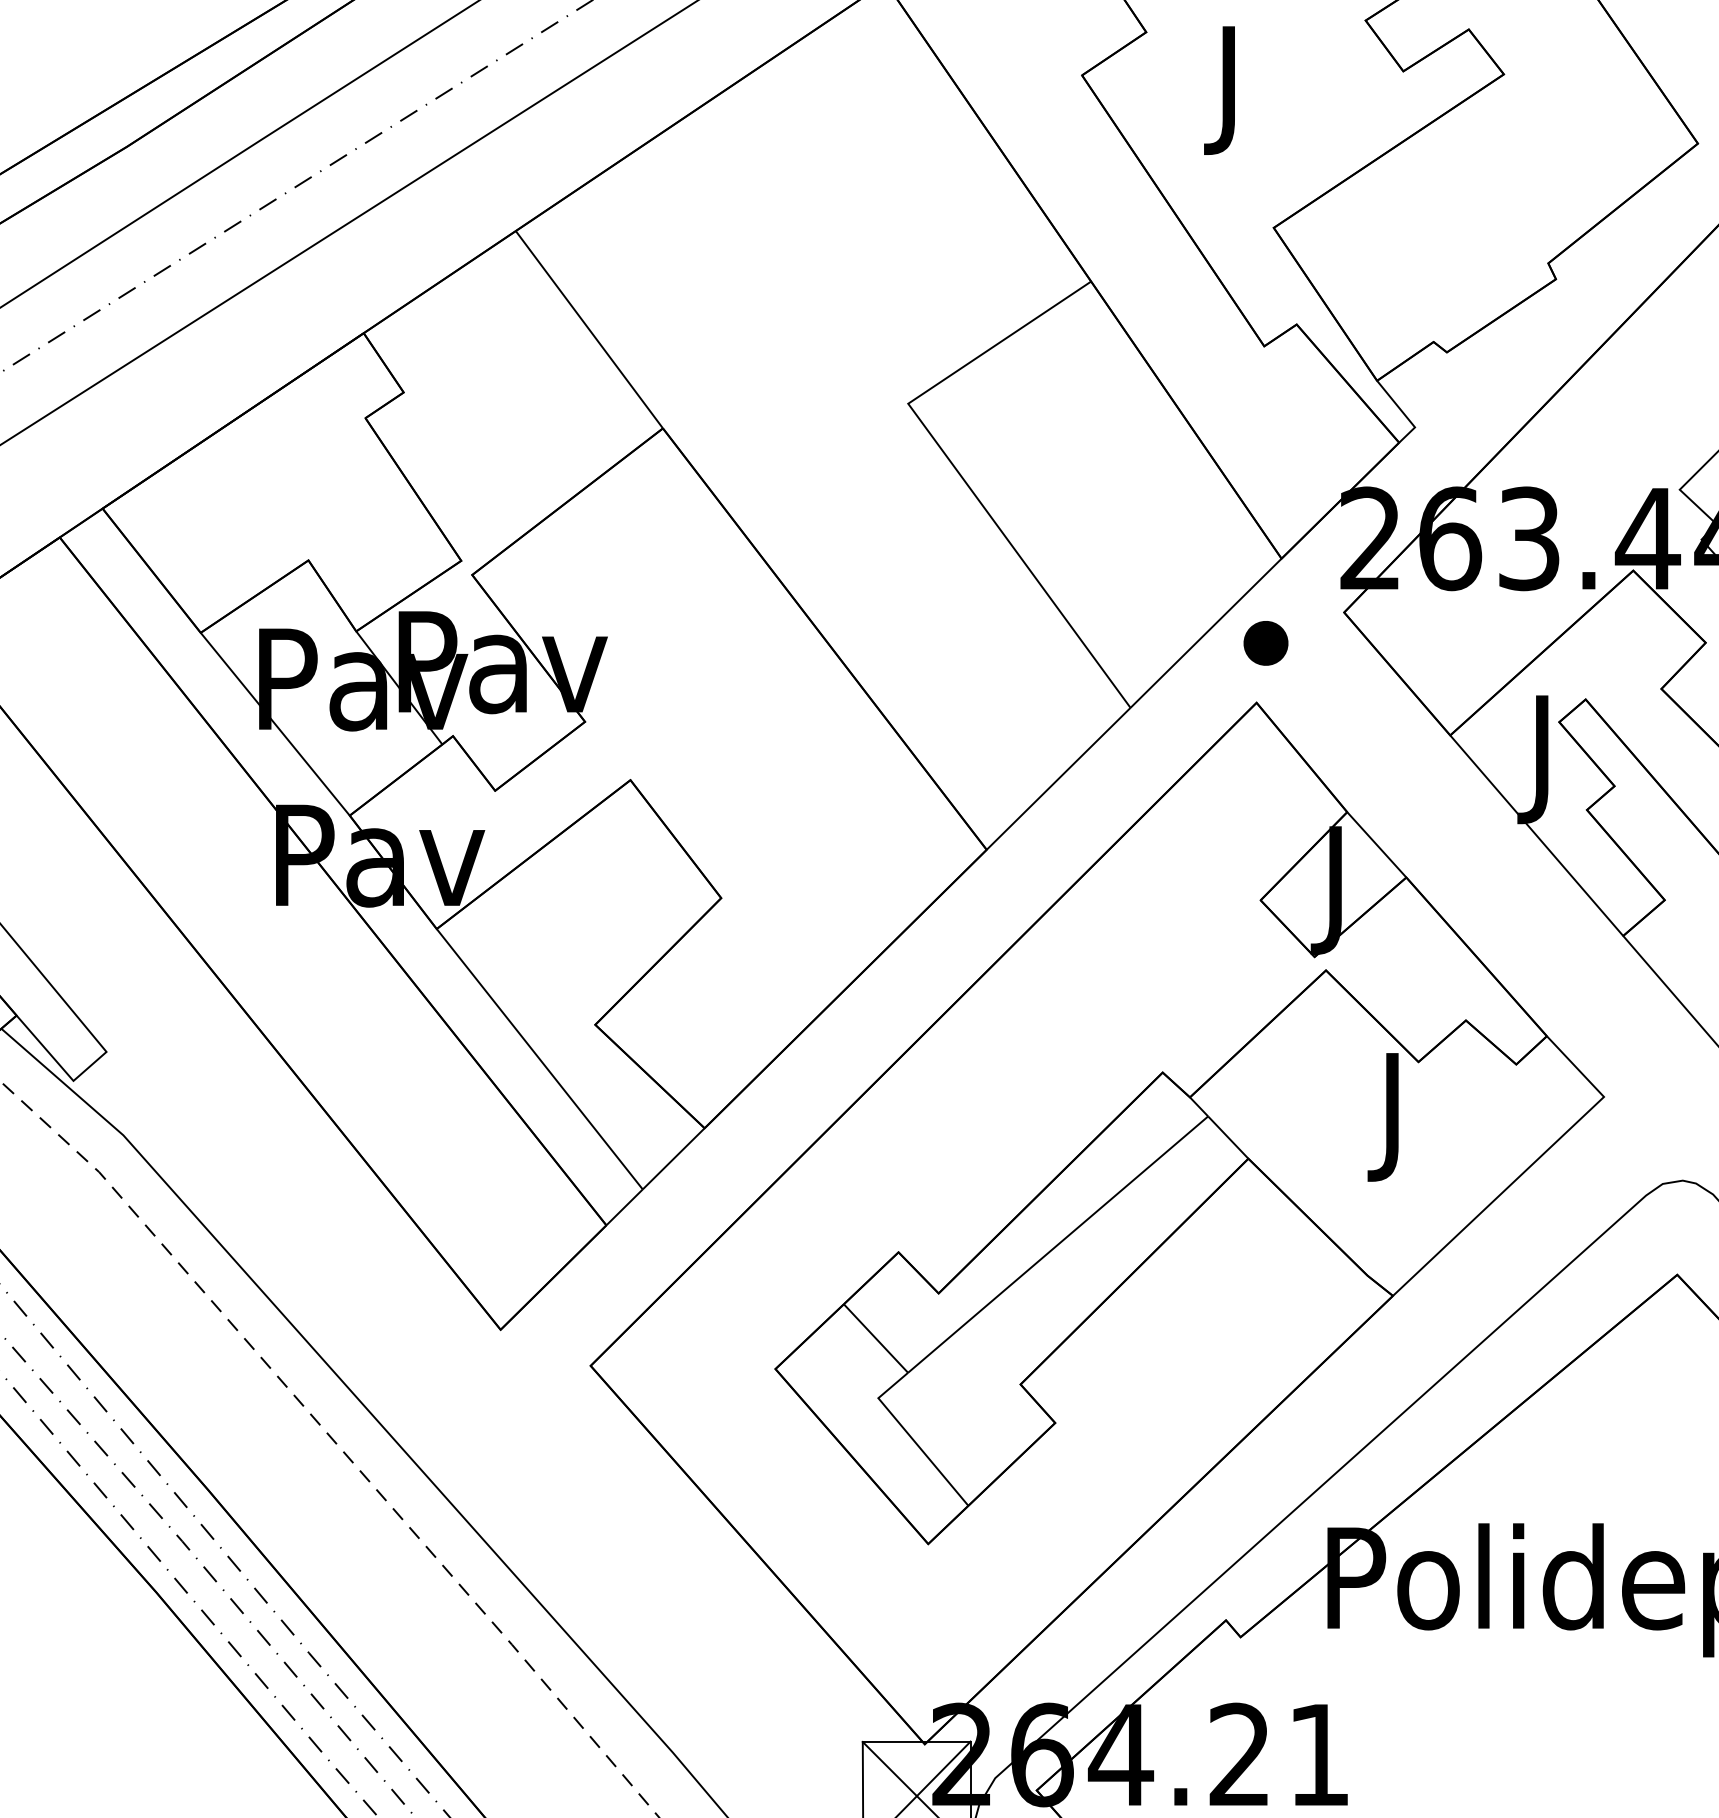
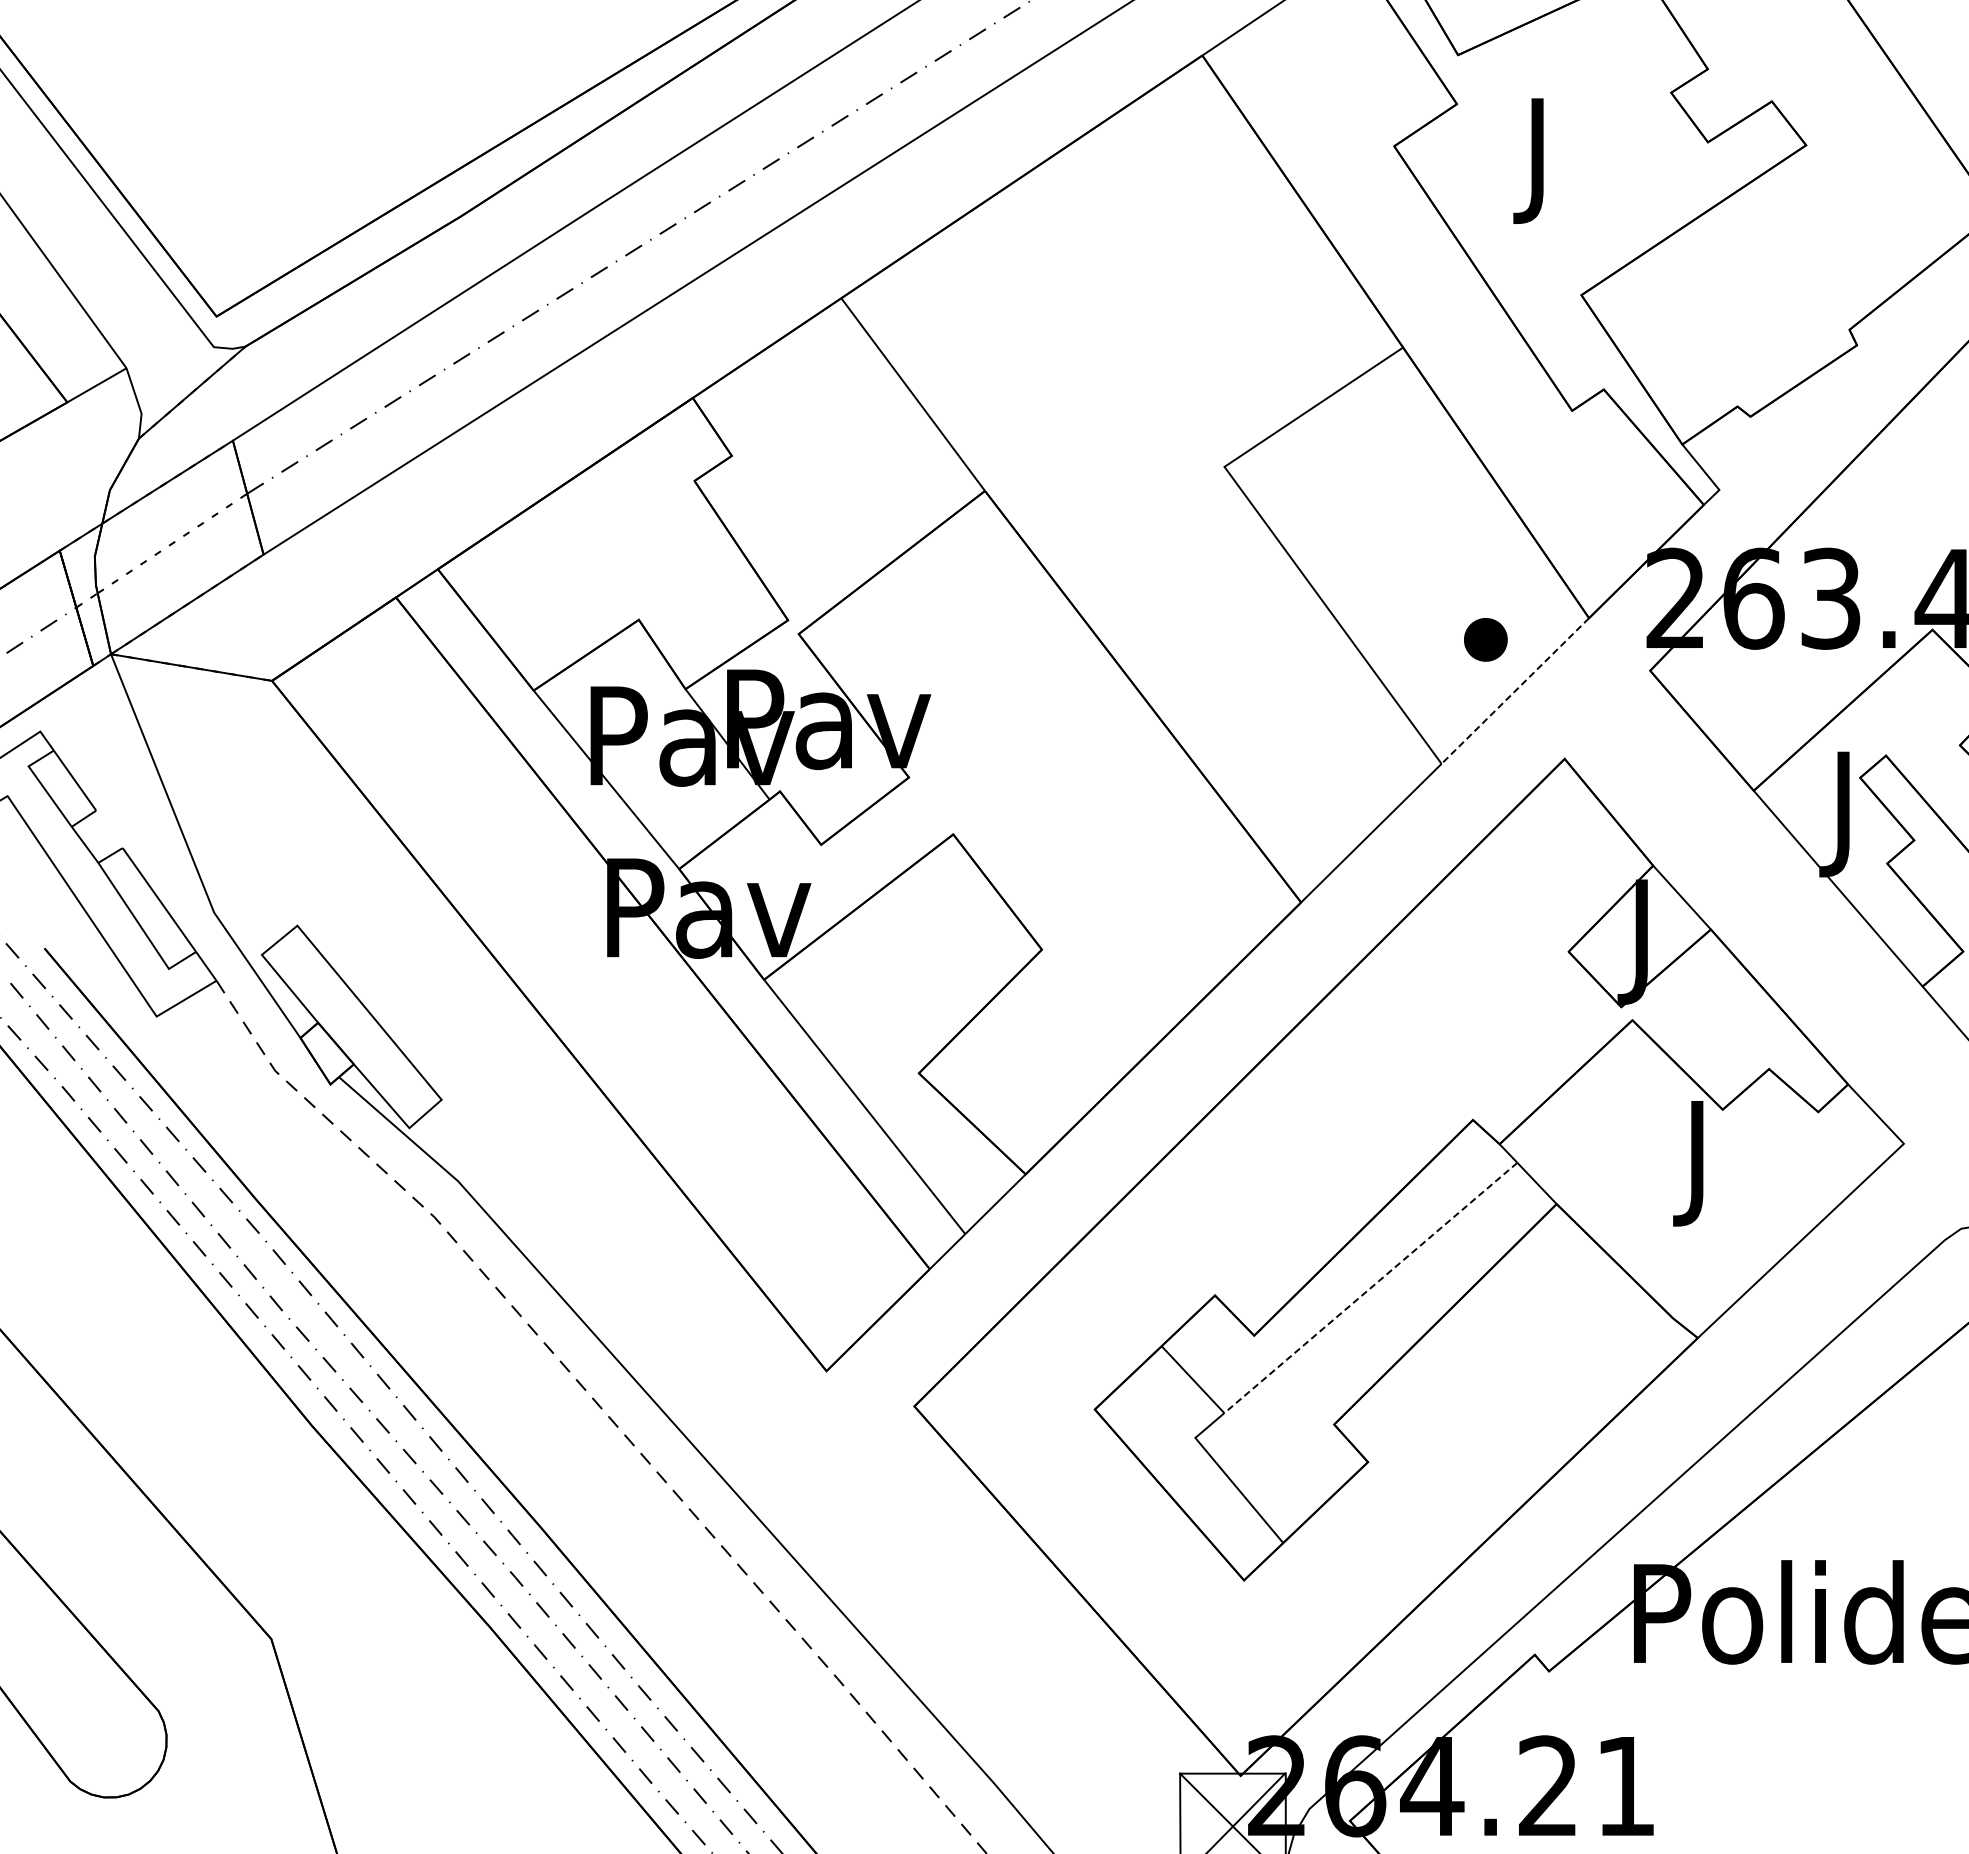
line: (1206, 633) -> (1515, 691), solid -> dashed
part: (1265, 642) -> (1485, 639), moved
line: (1057, 1244) -> (1370, 1287), solid -> dashed

